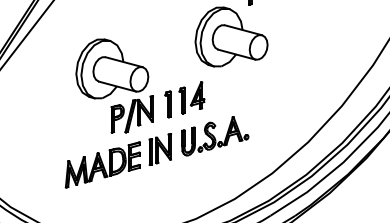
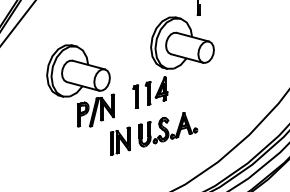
part: (184, 99) -> (150, 92), moved
part: (102, 164) -> (69, 154), removed

